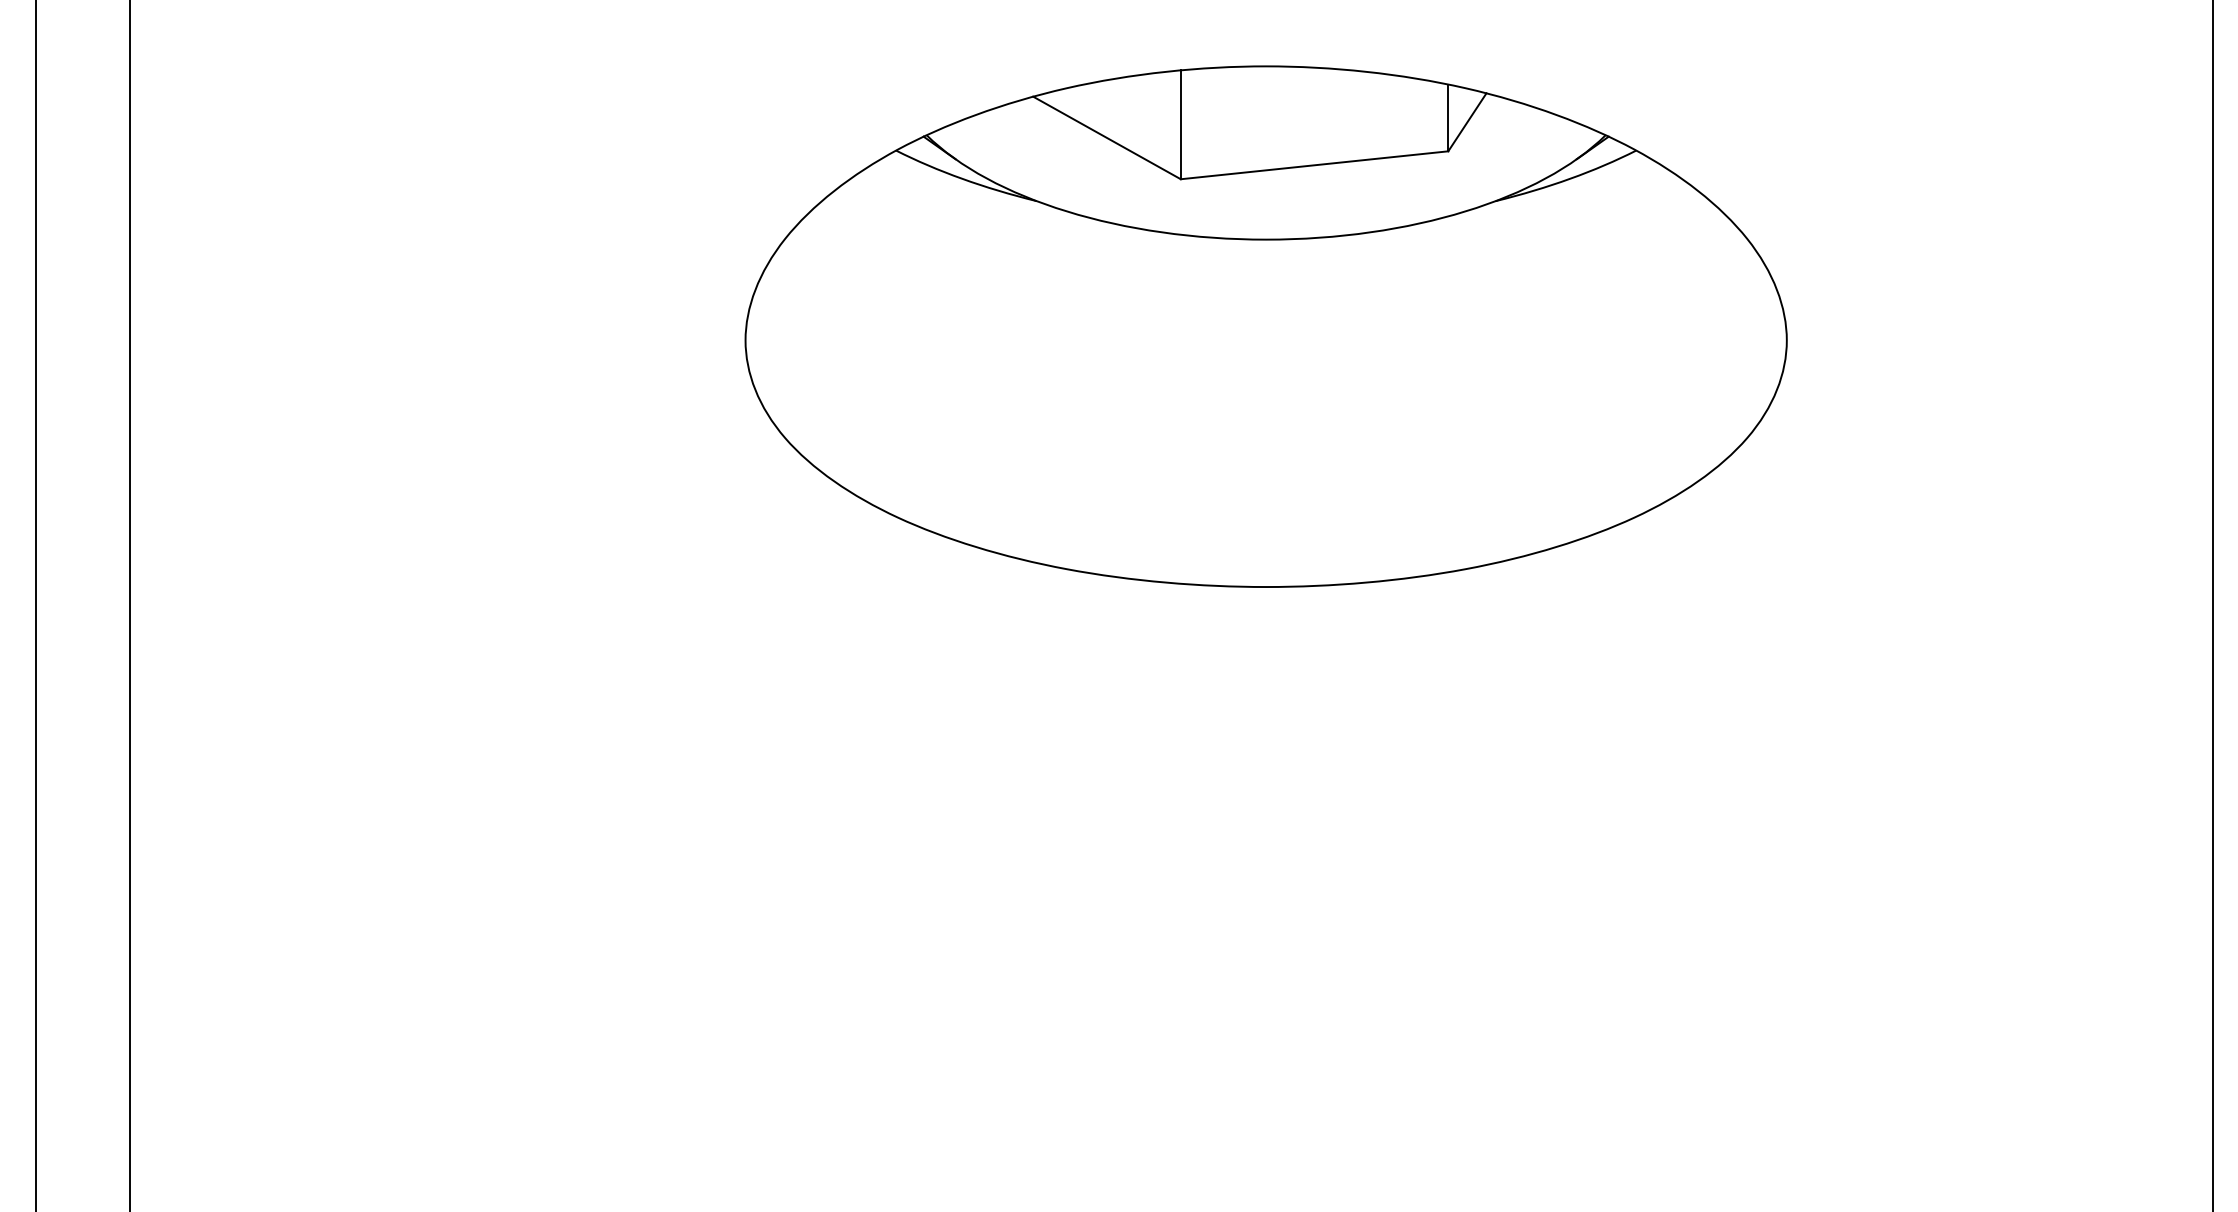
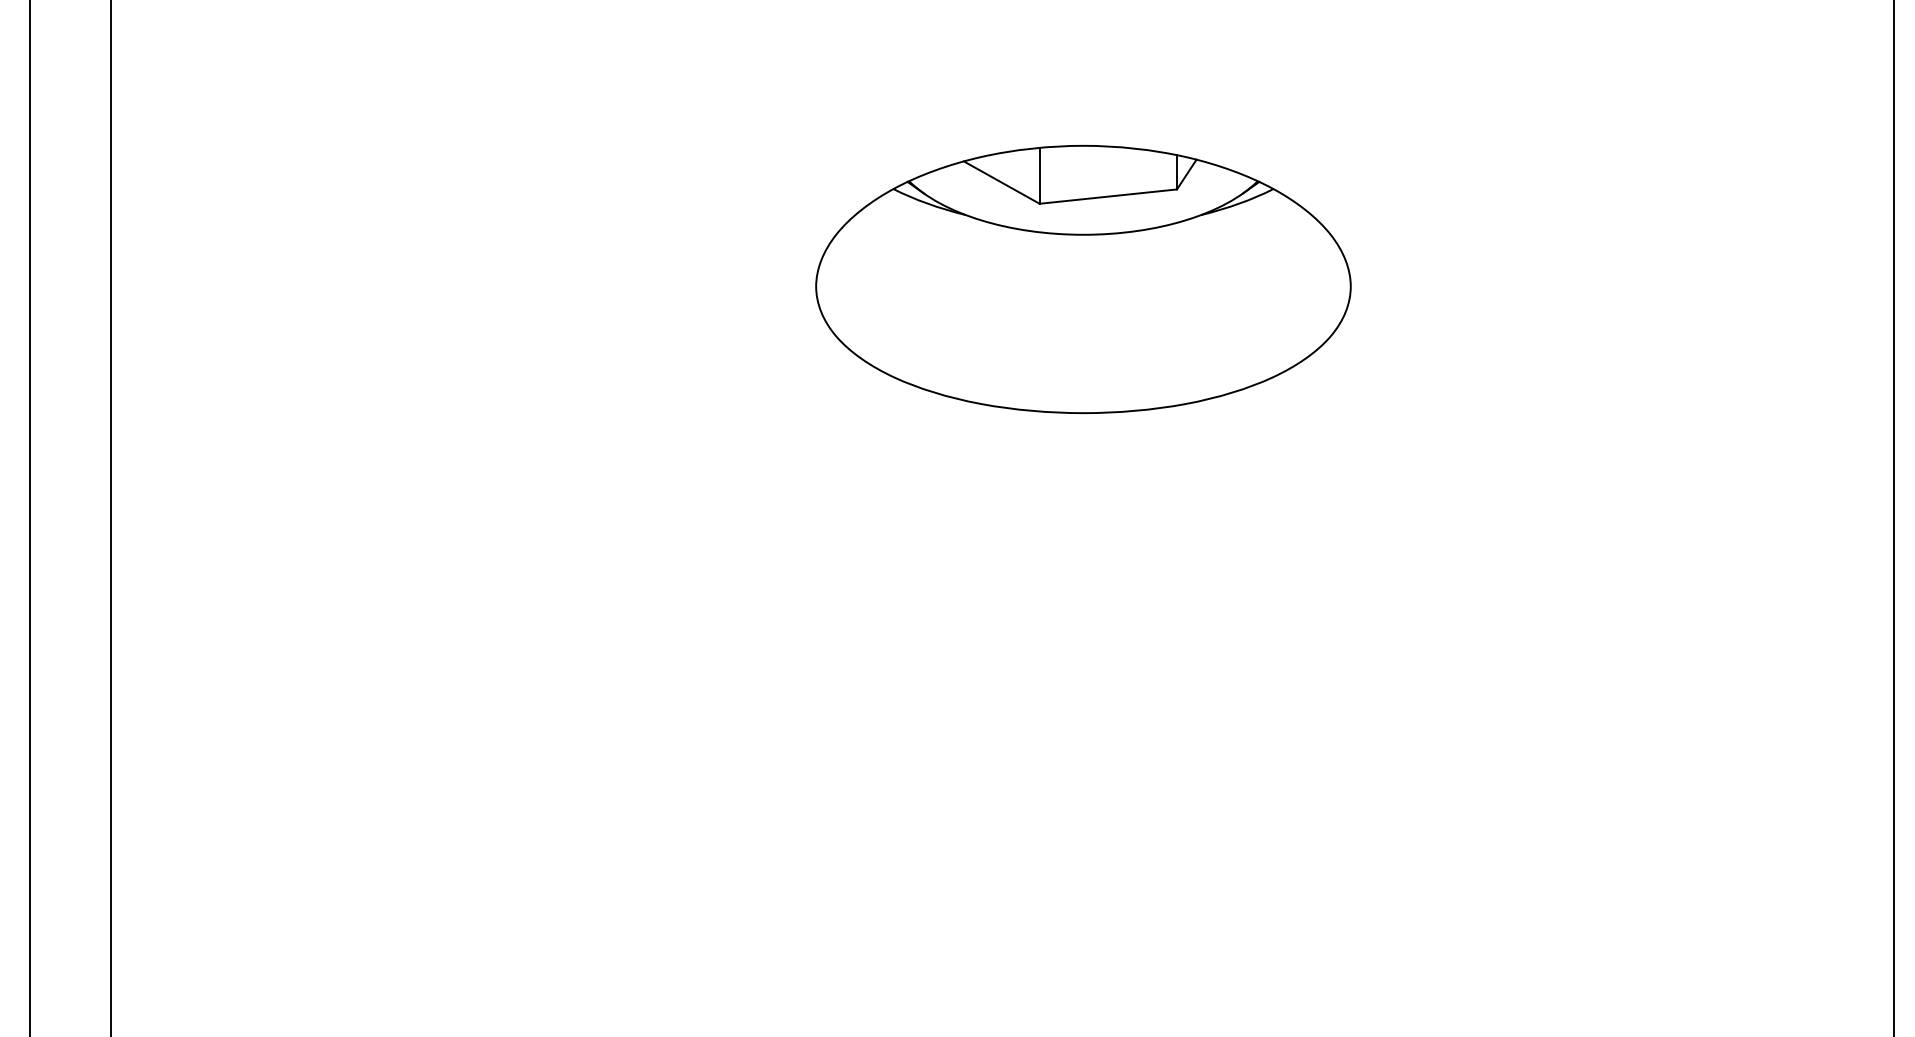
part: (1266, 326) -> (1083, 279), size x0.6

